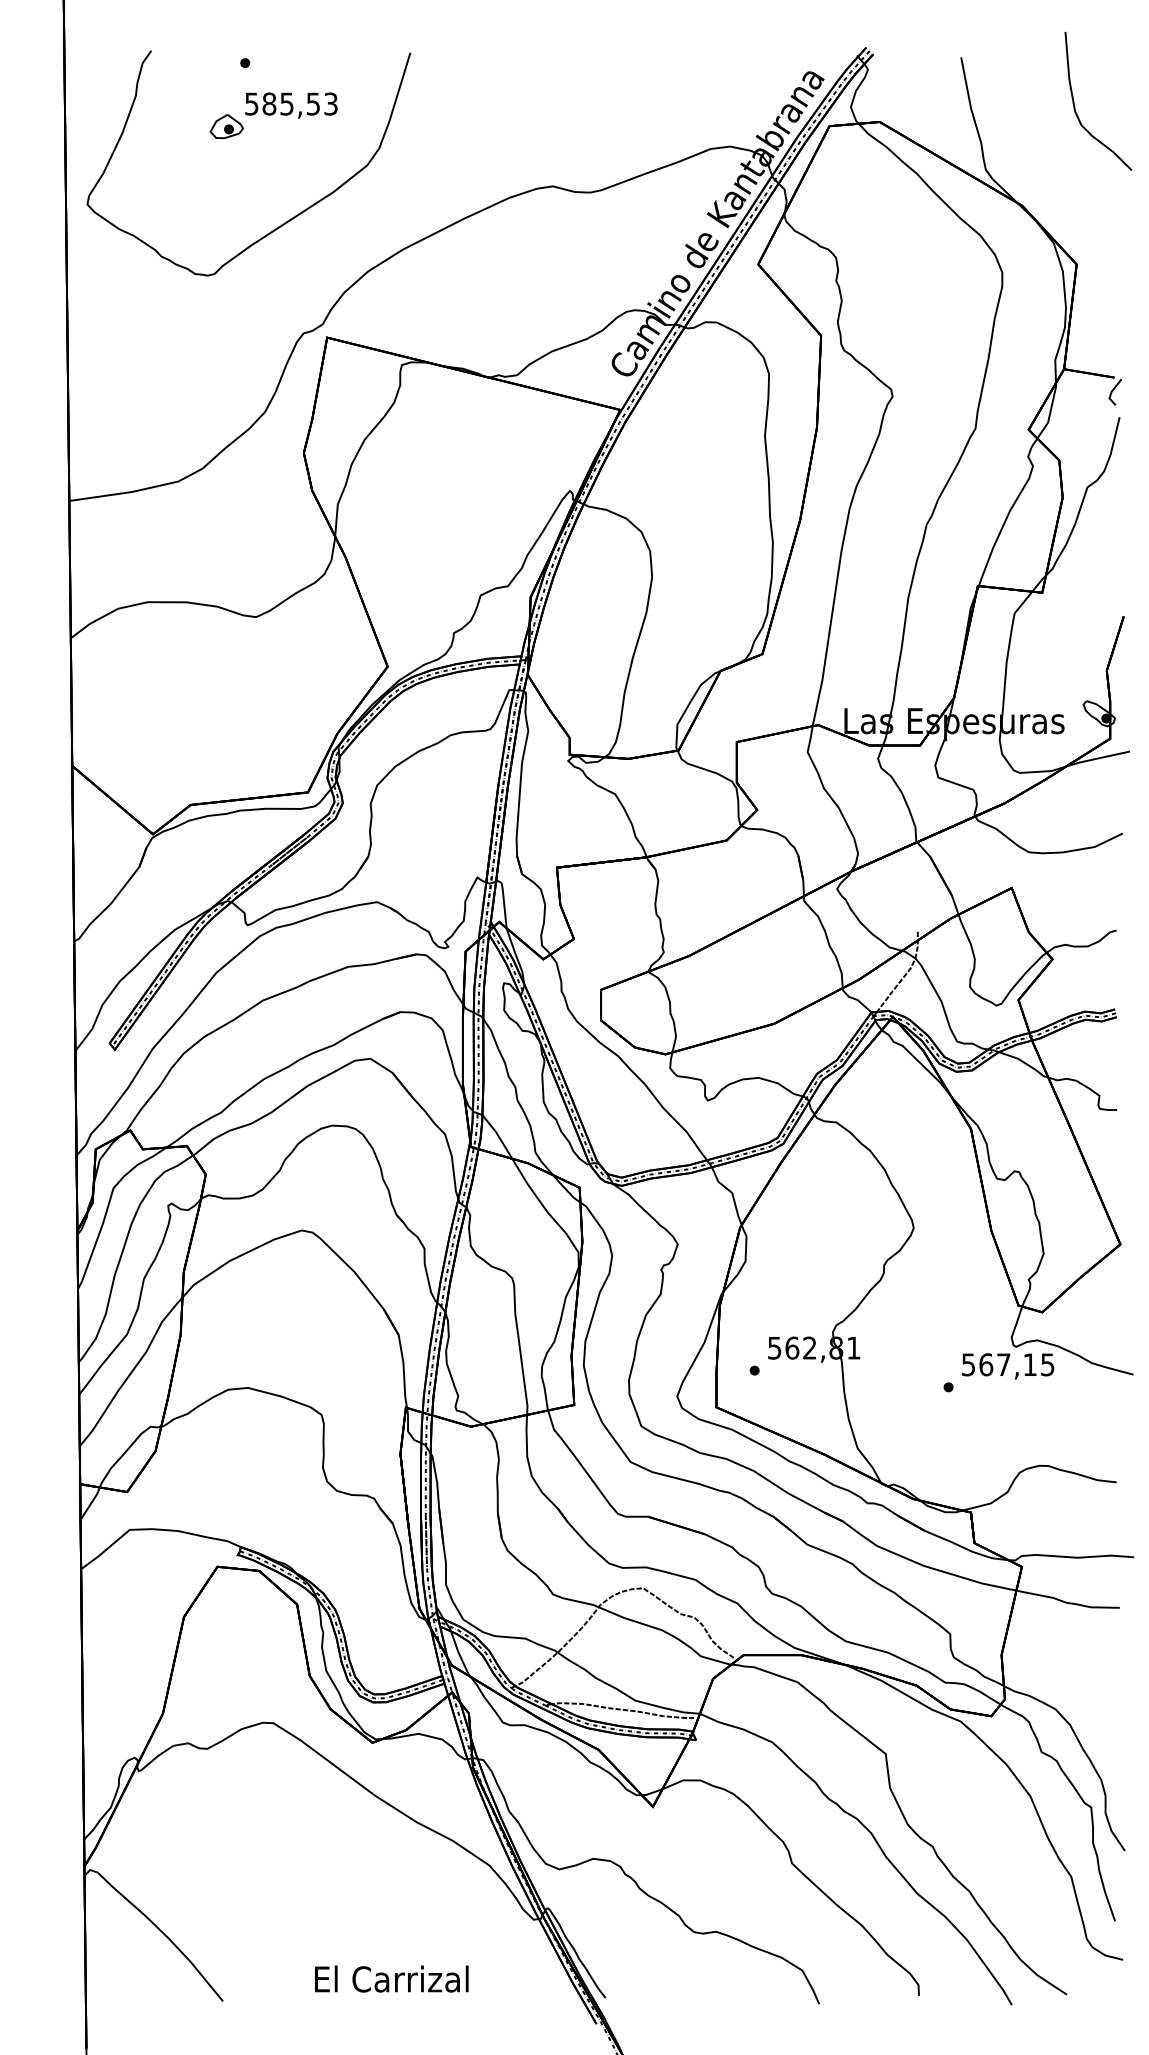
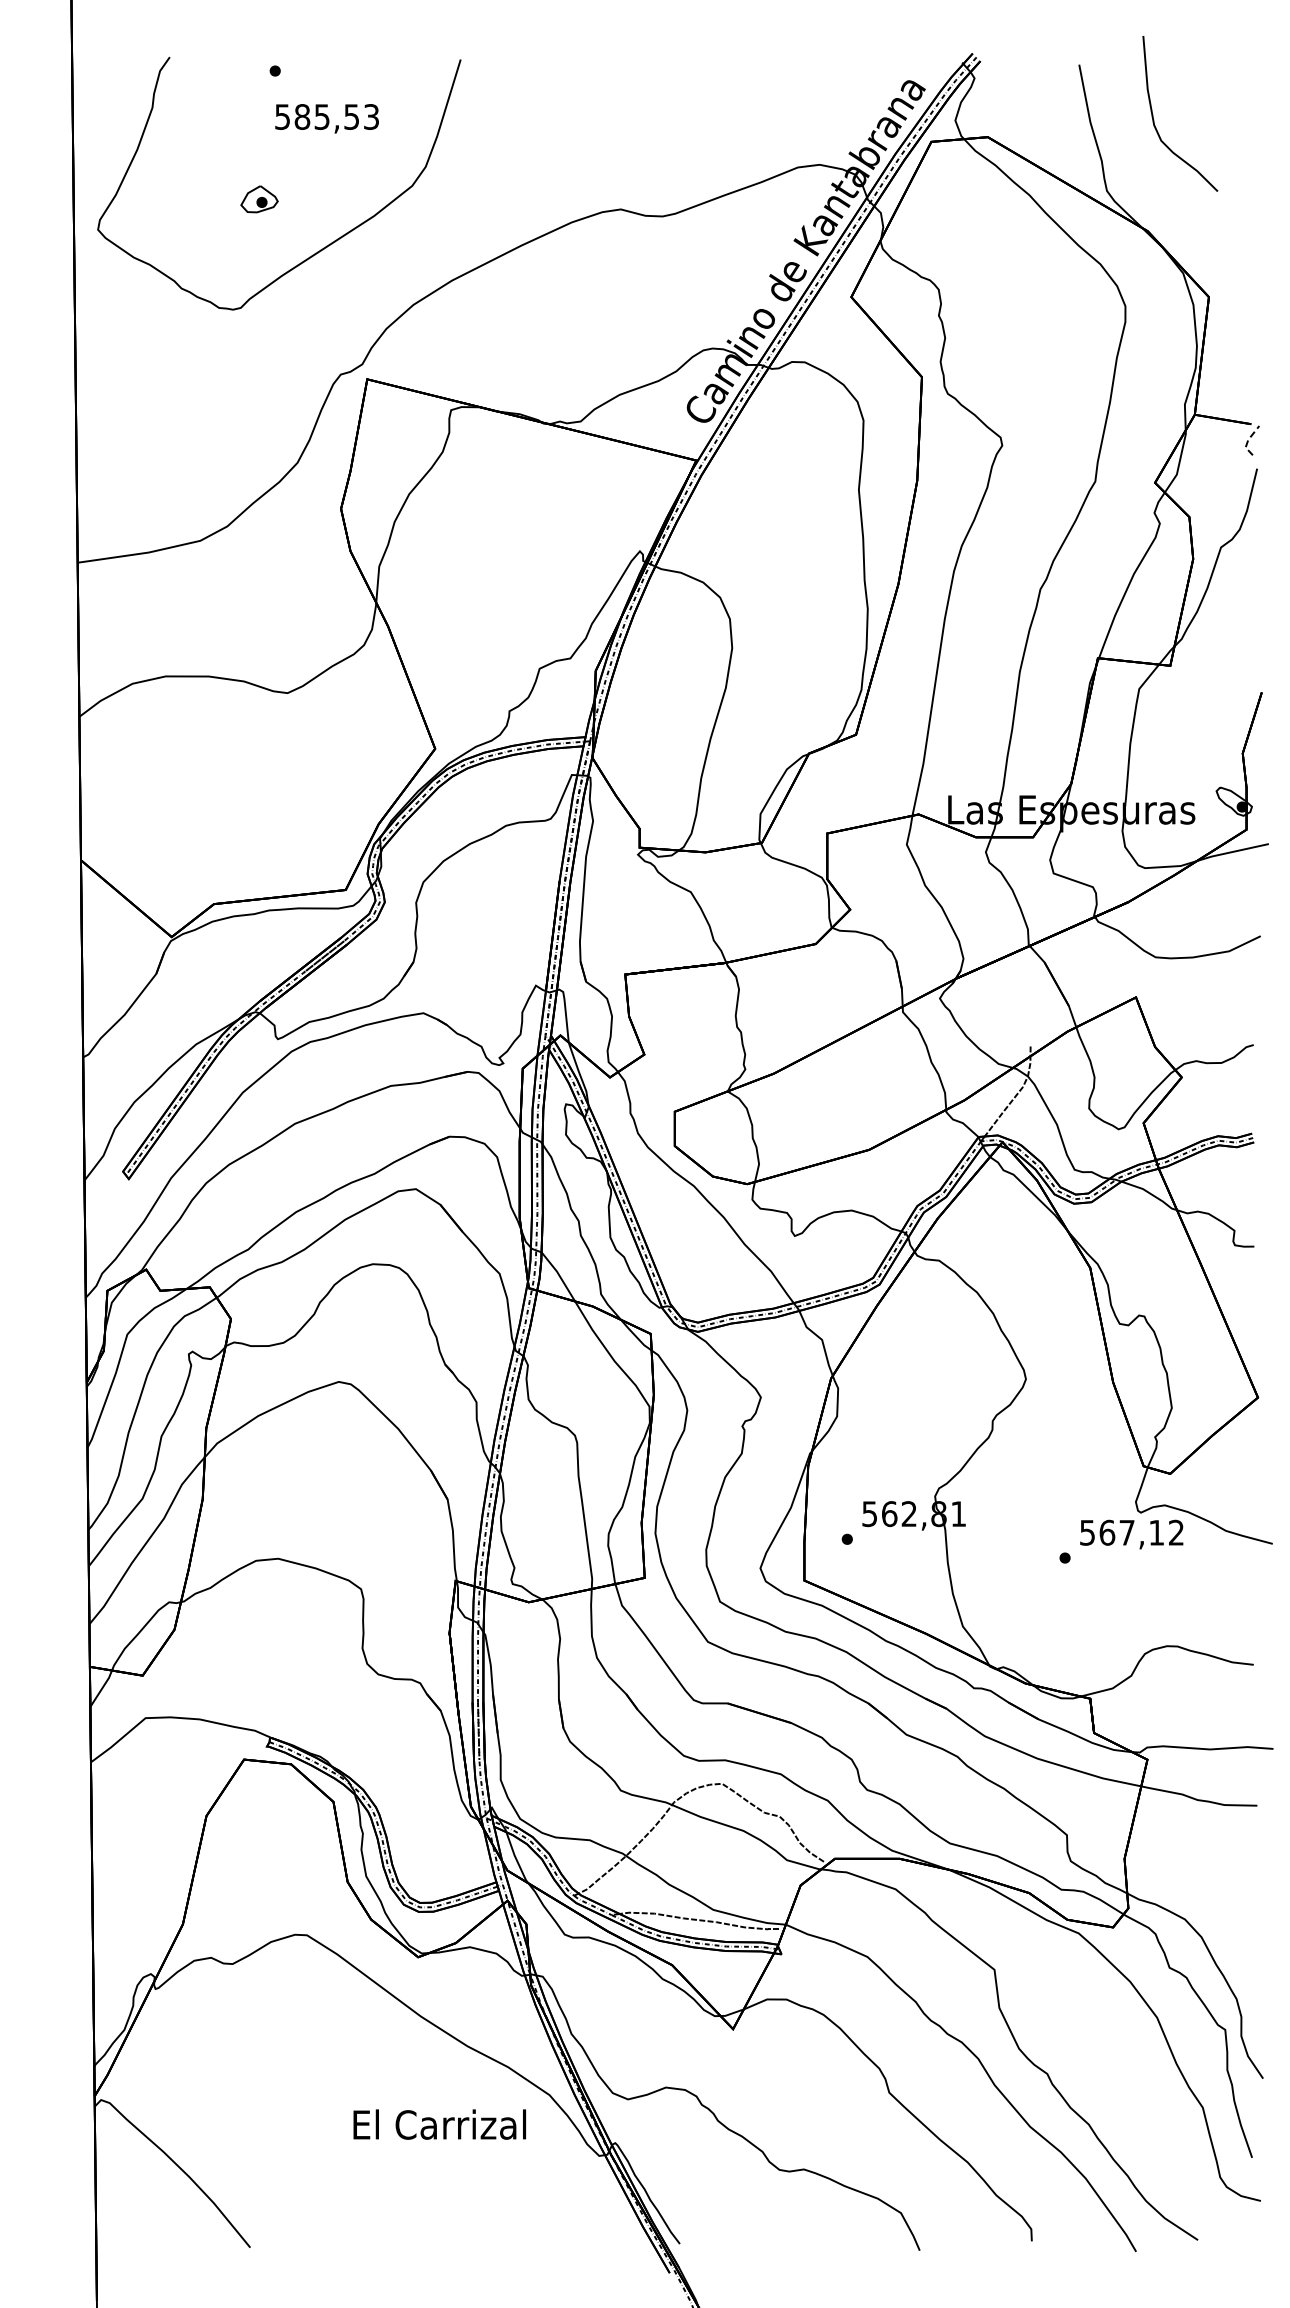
curve: (1075, 107) -> (1154, 120), moved
part: (226, 126) -> (259, 199), moved
line: (1111, 392) -> (1247, 440), solid -> dashed
text: (1047, 1364) -> (1176, 1532), 567,15 -> 567,12
text: (391, 1978) -> (439, 2124), moved

